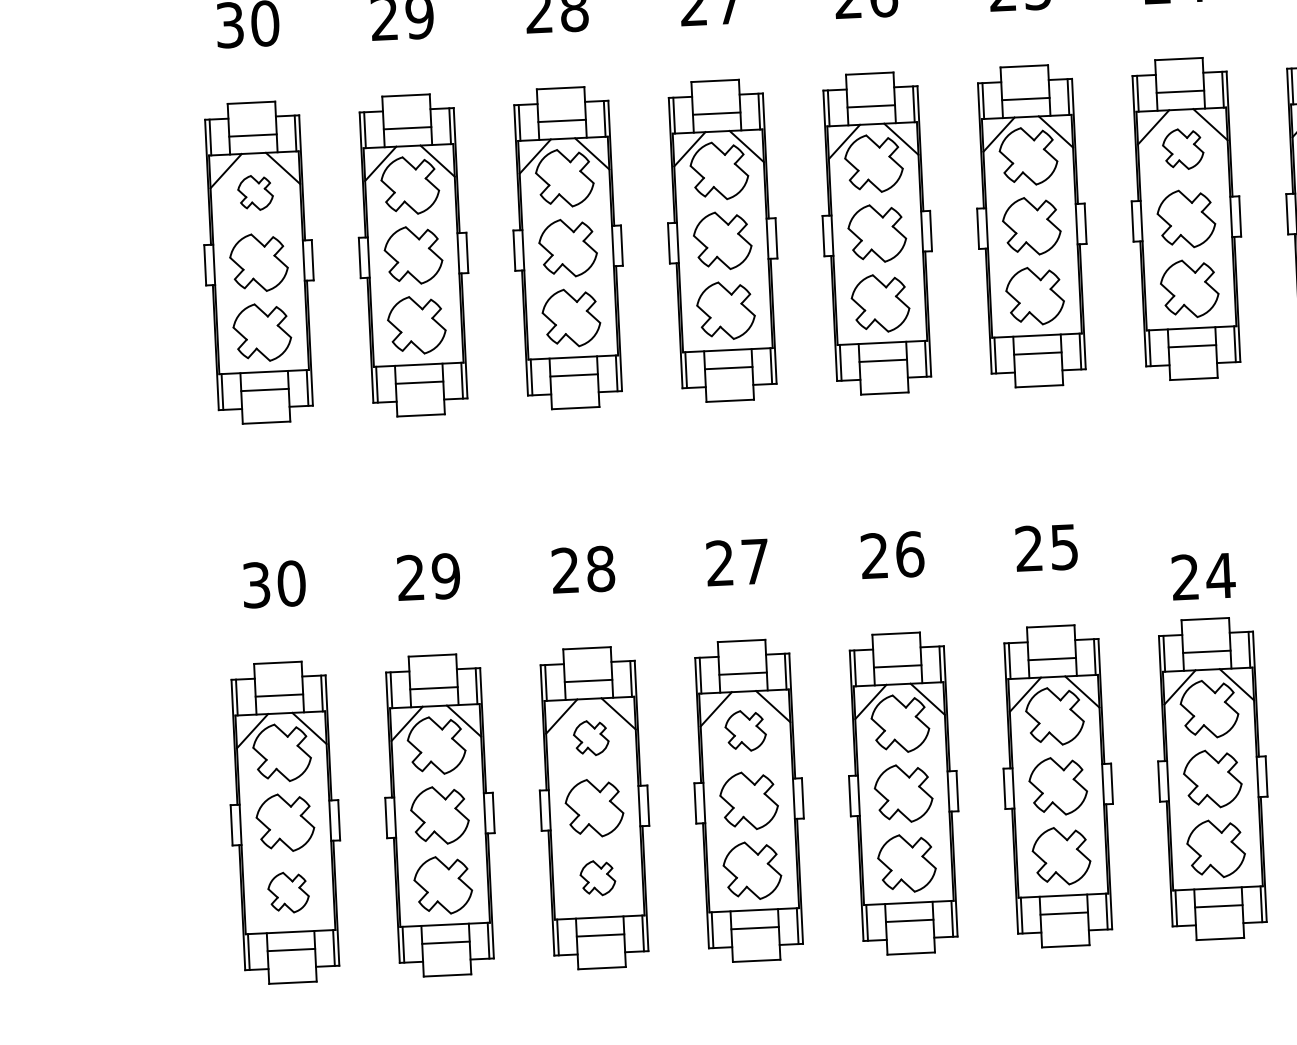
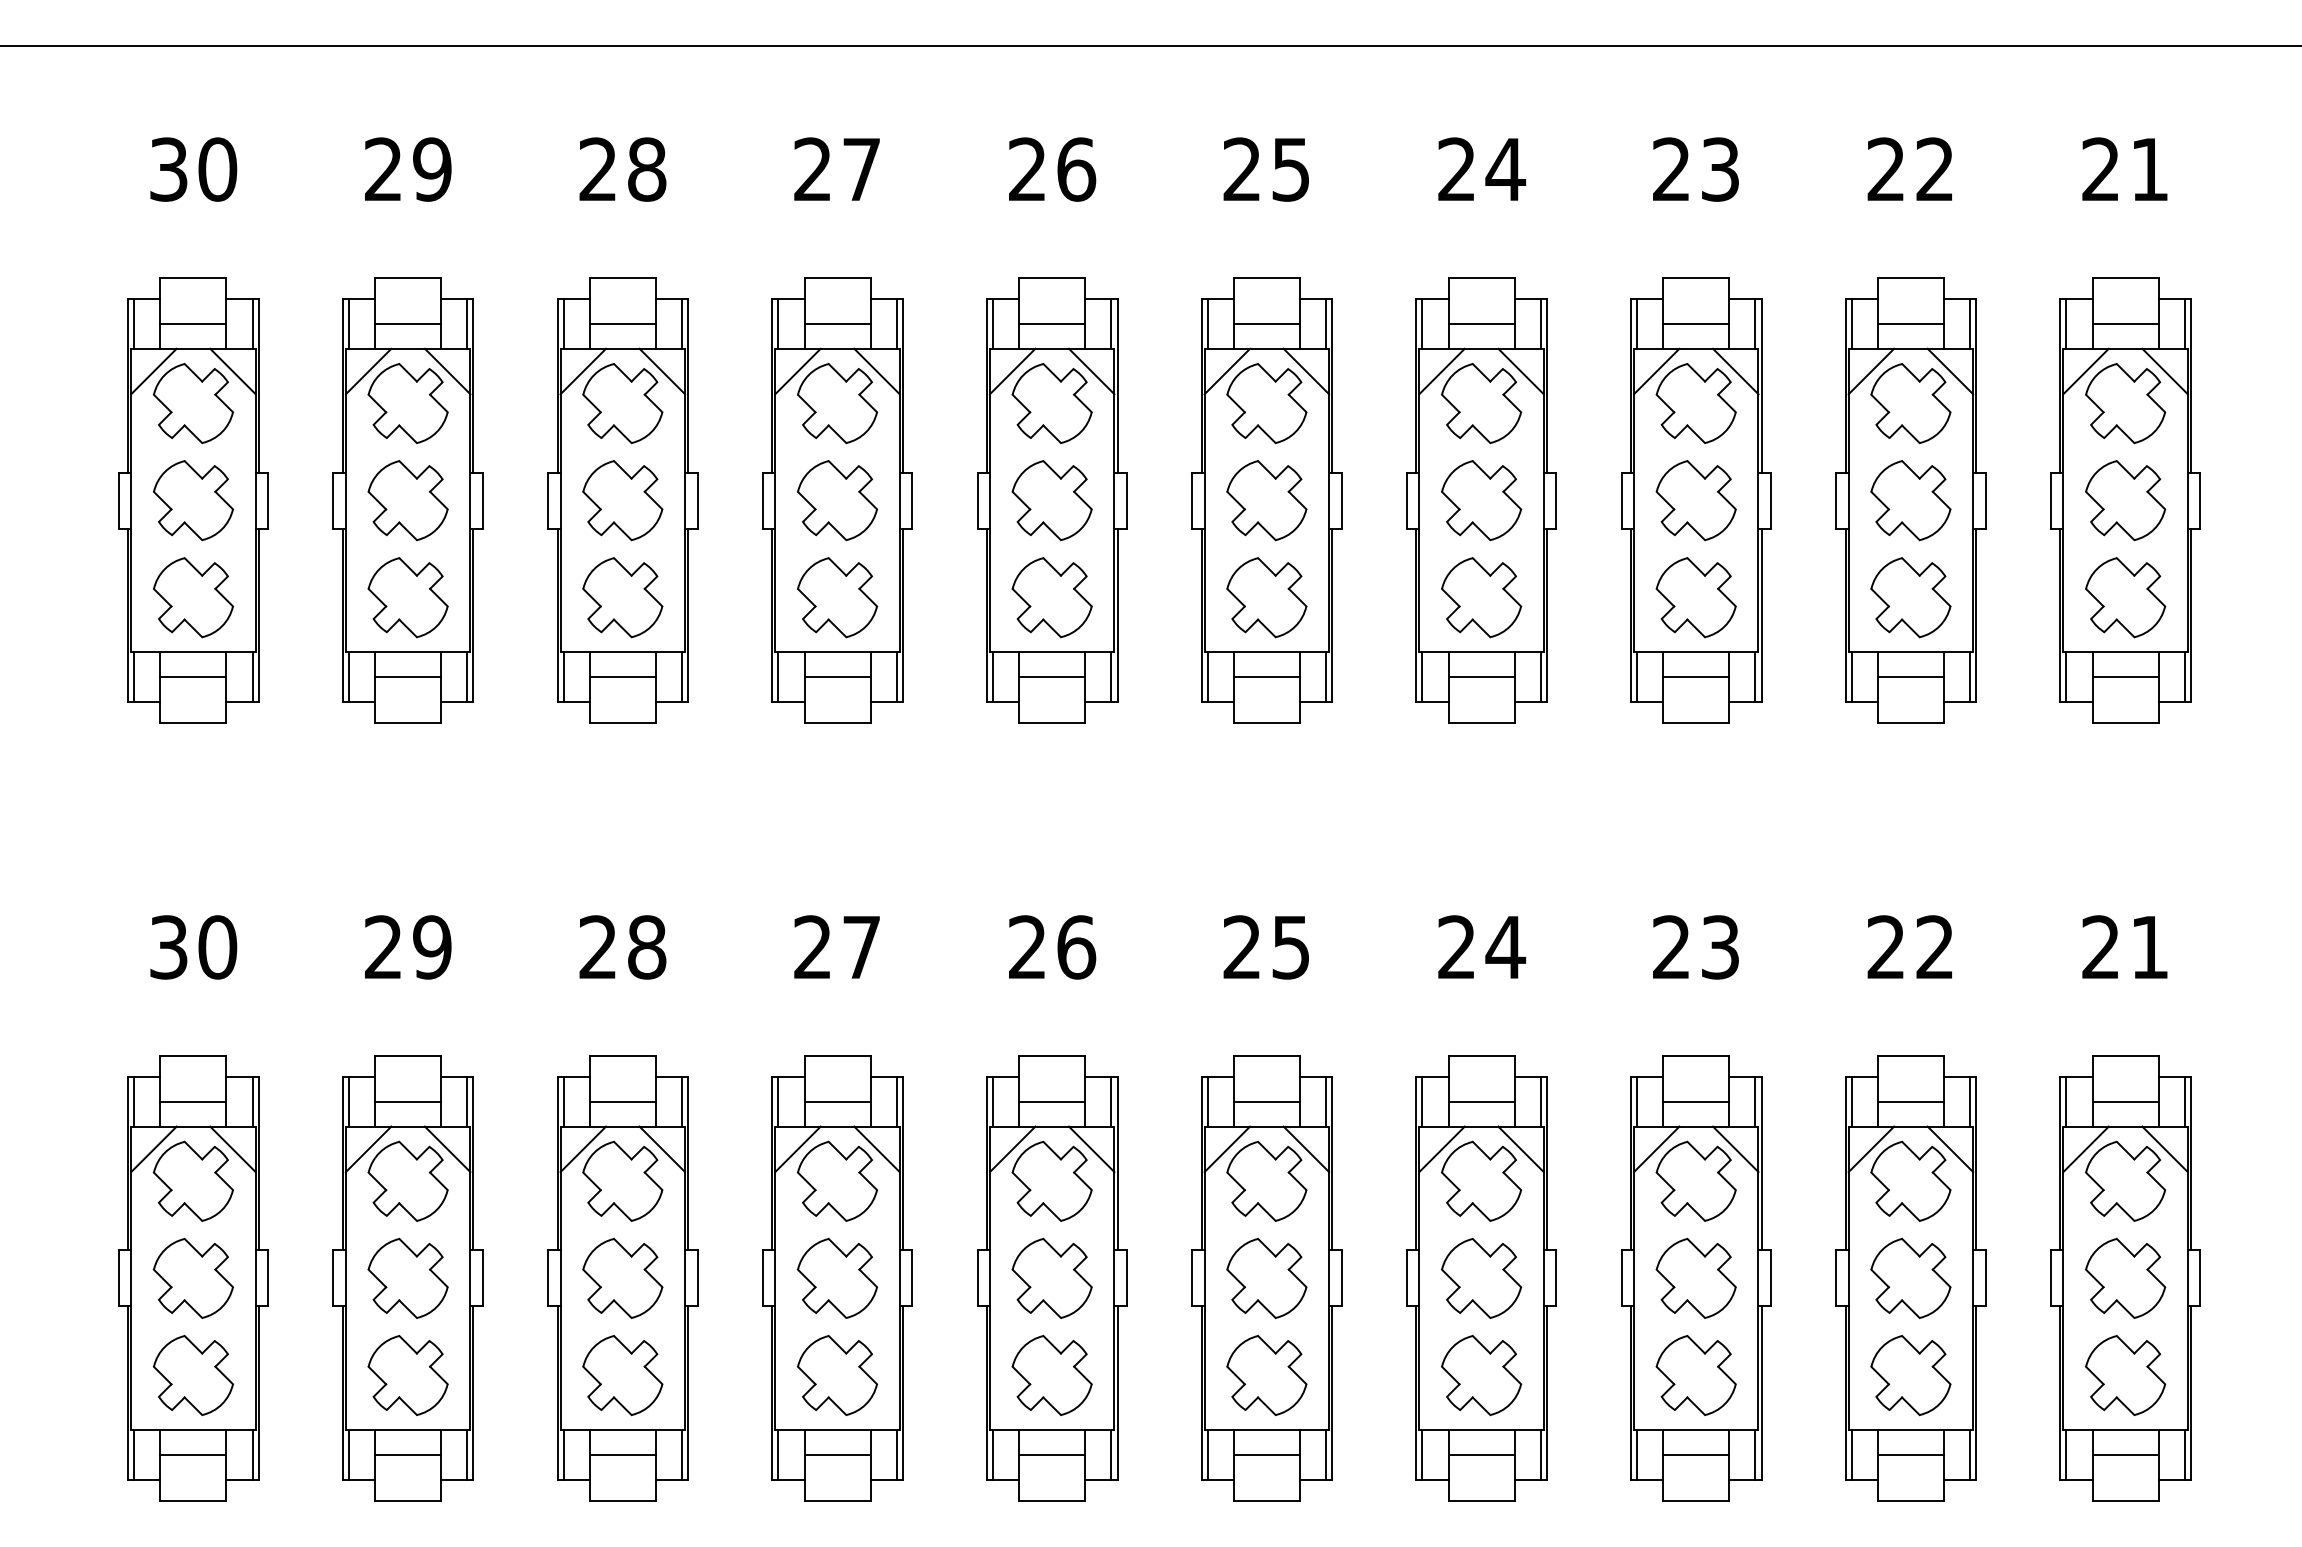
part: (1183, 149) -> (1481, 403), size x1.43
part: (255, 192) -> (192, 403), size x1.67
text: (1203, 575) -> (1482, 946), moved
part: (745, 730) -> (836, 1180), size x1.43
part: (590, 737) -> (622, 1180), size x1.67
part: (597, 878) -> (622, 1375), size x1.67
part: (288, 892) -> (192, 1375), size x1.43

